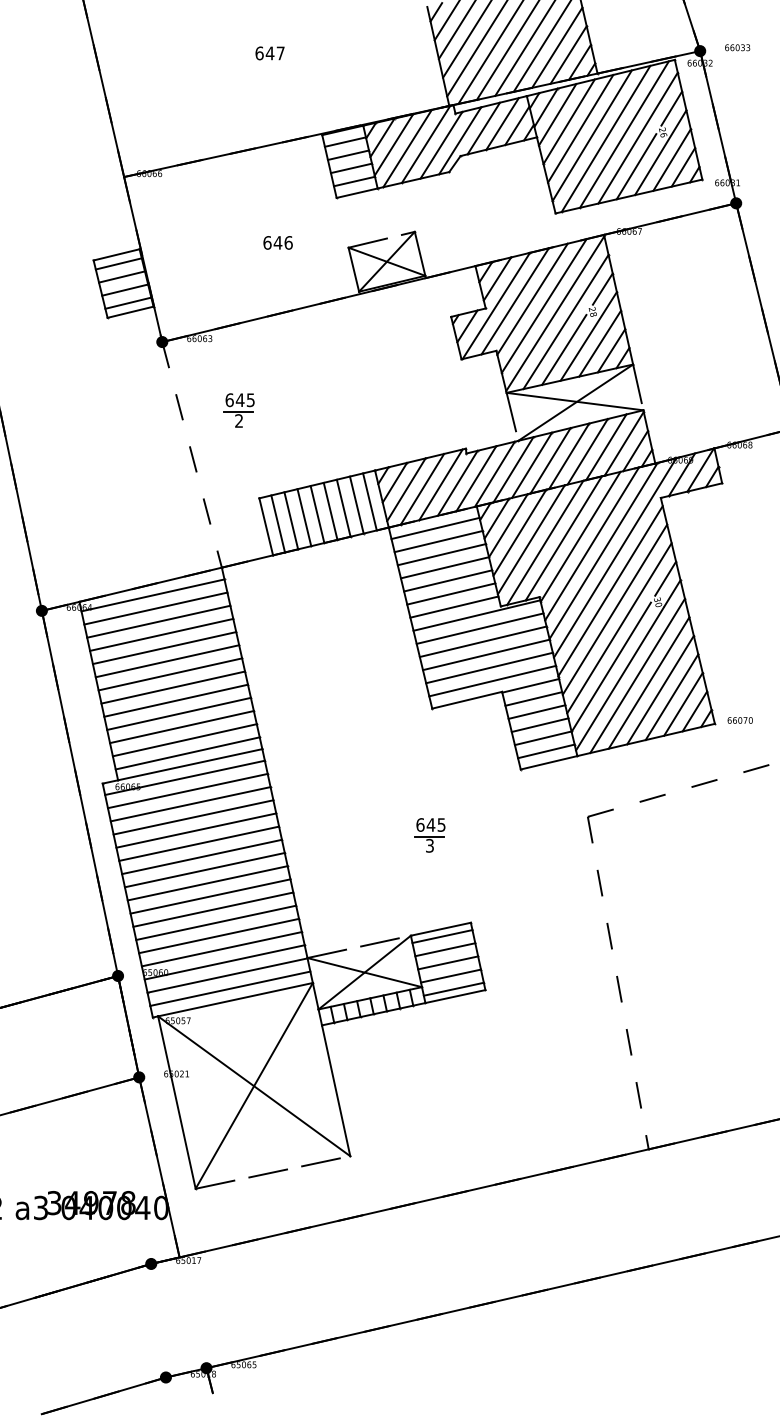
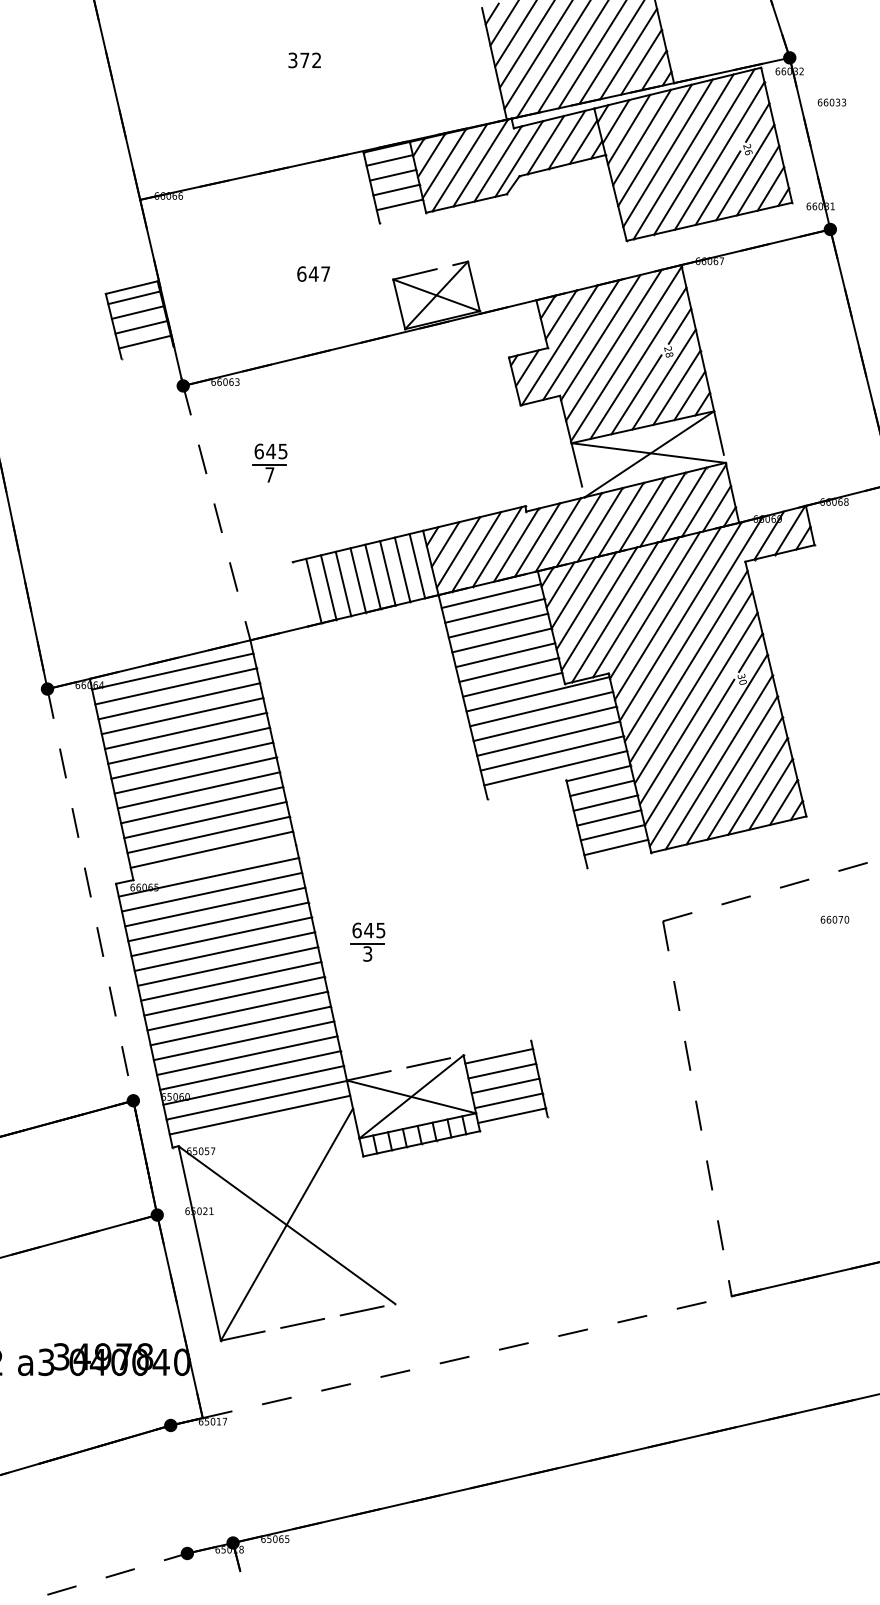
text: (737, 47) -> (831, 102), moved
text: (269, 53) -> (304, 60), 647 -> 372
line: (356, 192) -> (402, 217), removed
text: (288, 242) -> (325, 273), 646 -> 647
line: (130, 311) -> (147, 351), removed
text: (238, 420) -> (269, 474), 2 -> 7
line: (266, 526) -> (300, 593), removed
line: (467, 699) -> (527, 788), removed
text: (739, 720) -> (834, 919), moved
line: (548, 762) -> (618, 860), removed
line: (190, 764) -> (215, 862), removed
line: (79, 793) -> (89, 894), removed
part: (429, 835) -> (367, 942), moved
line: (440, 928) -> (496, 1047), removed
line: (455, 996) -> (513, 1123), removed
line: (235, 999) -> (265, 1127), removed
line: (336, 1090) -> (379, 1229), removed
line: (413, 1203) -> (466, 1357), removed
line: (103, 1395) -> (116, 1573), removed

